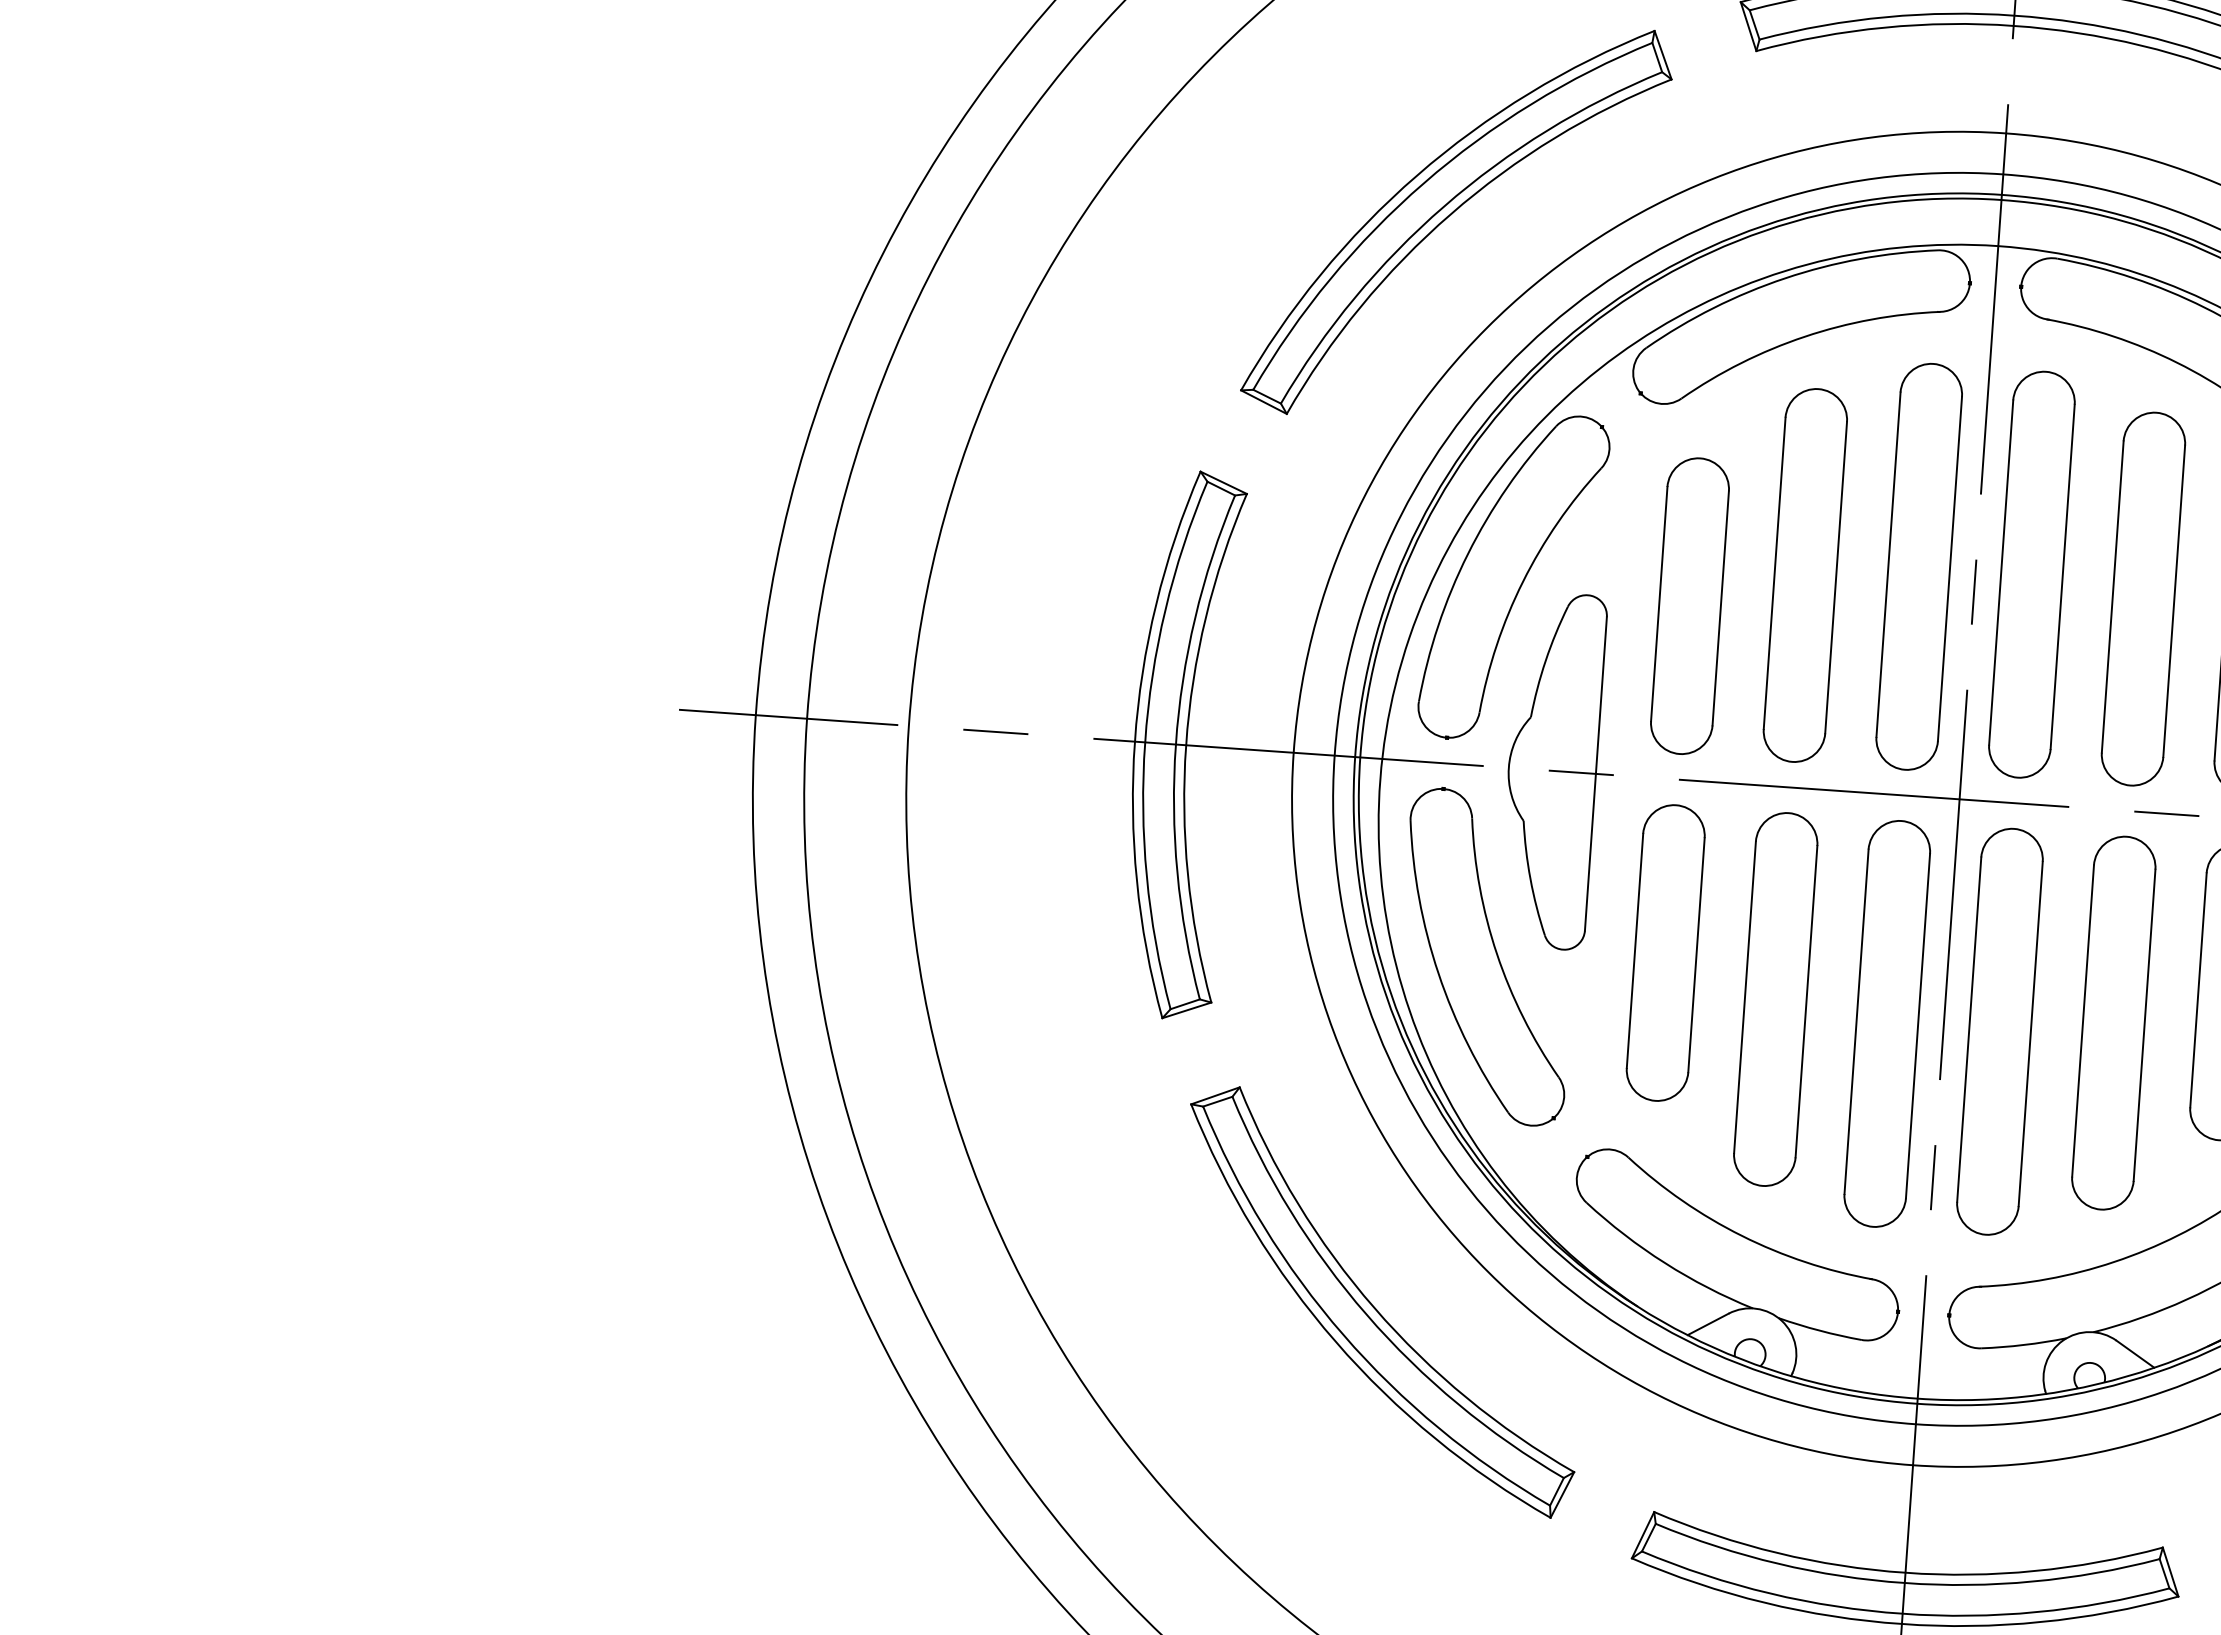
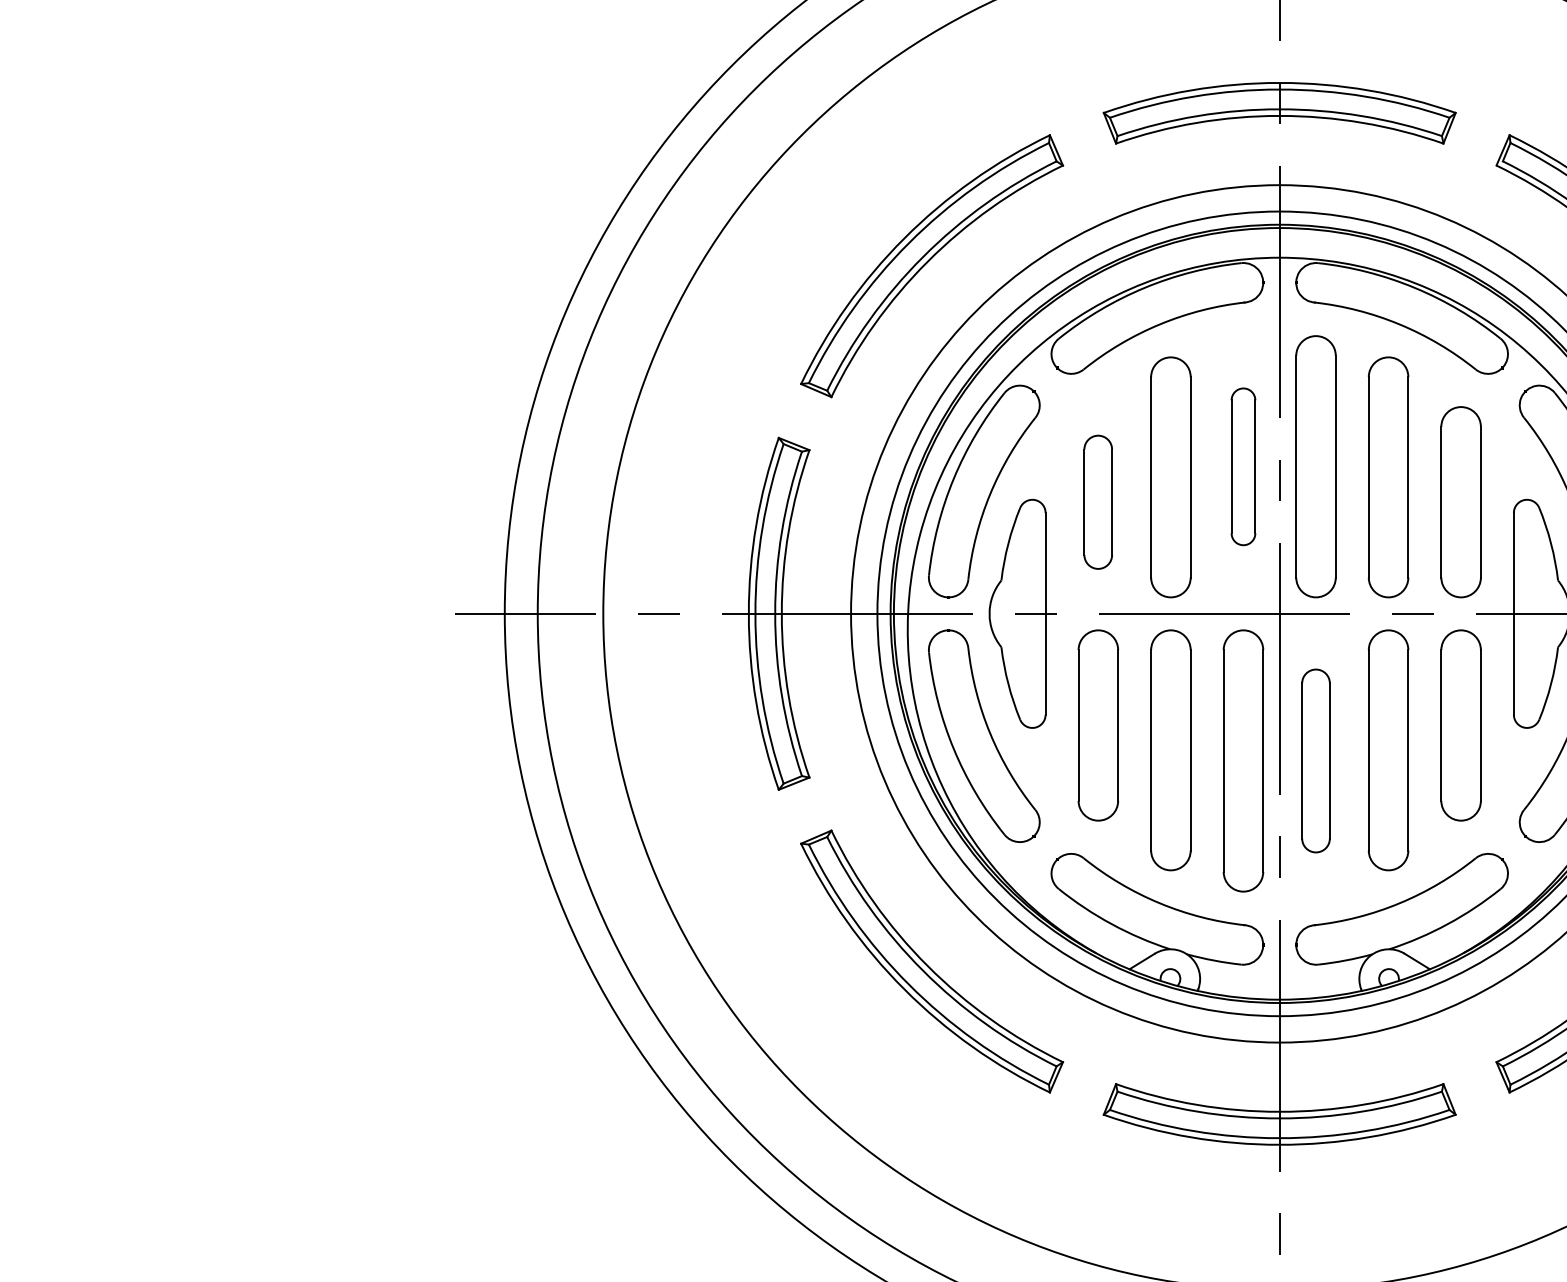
part: (1919, 566) -> (1243, 466), size x0.6
part: (1688, 606) -> (1097, 502), size x0.7
part: (1999, 1030) -> (1315, 760), size x0.7

